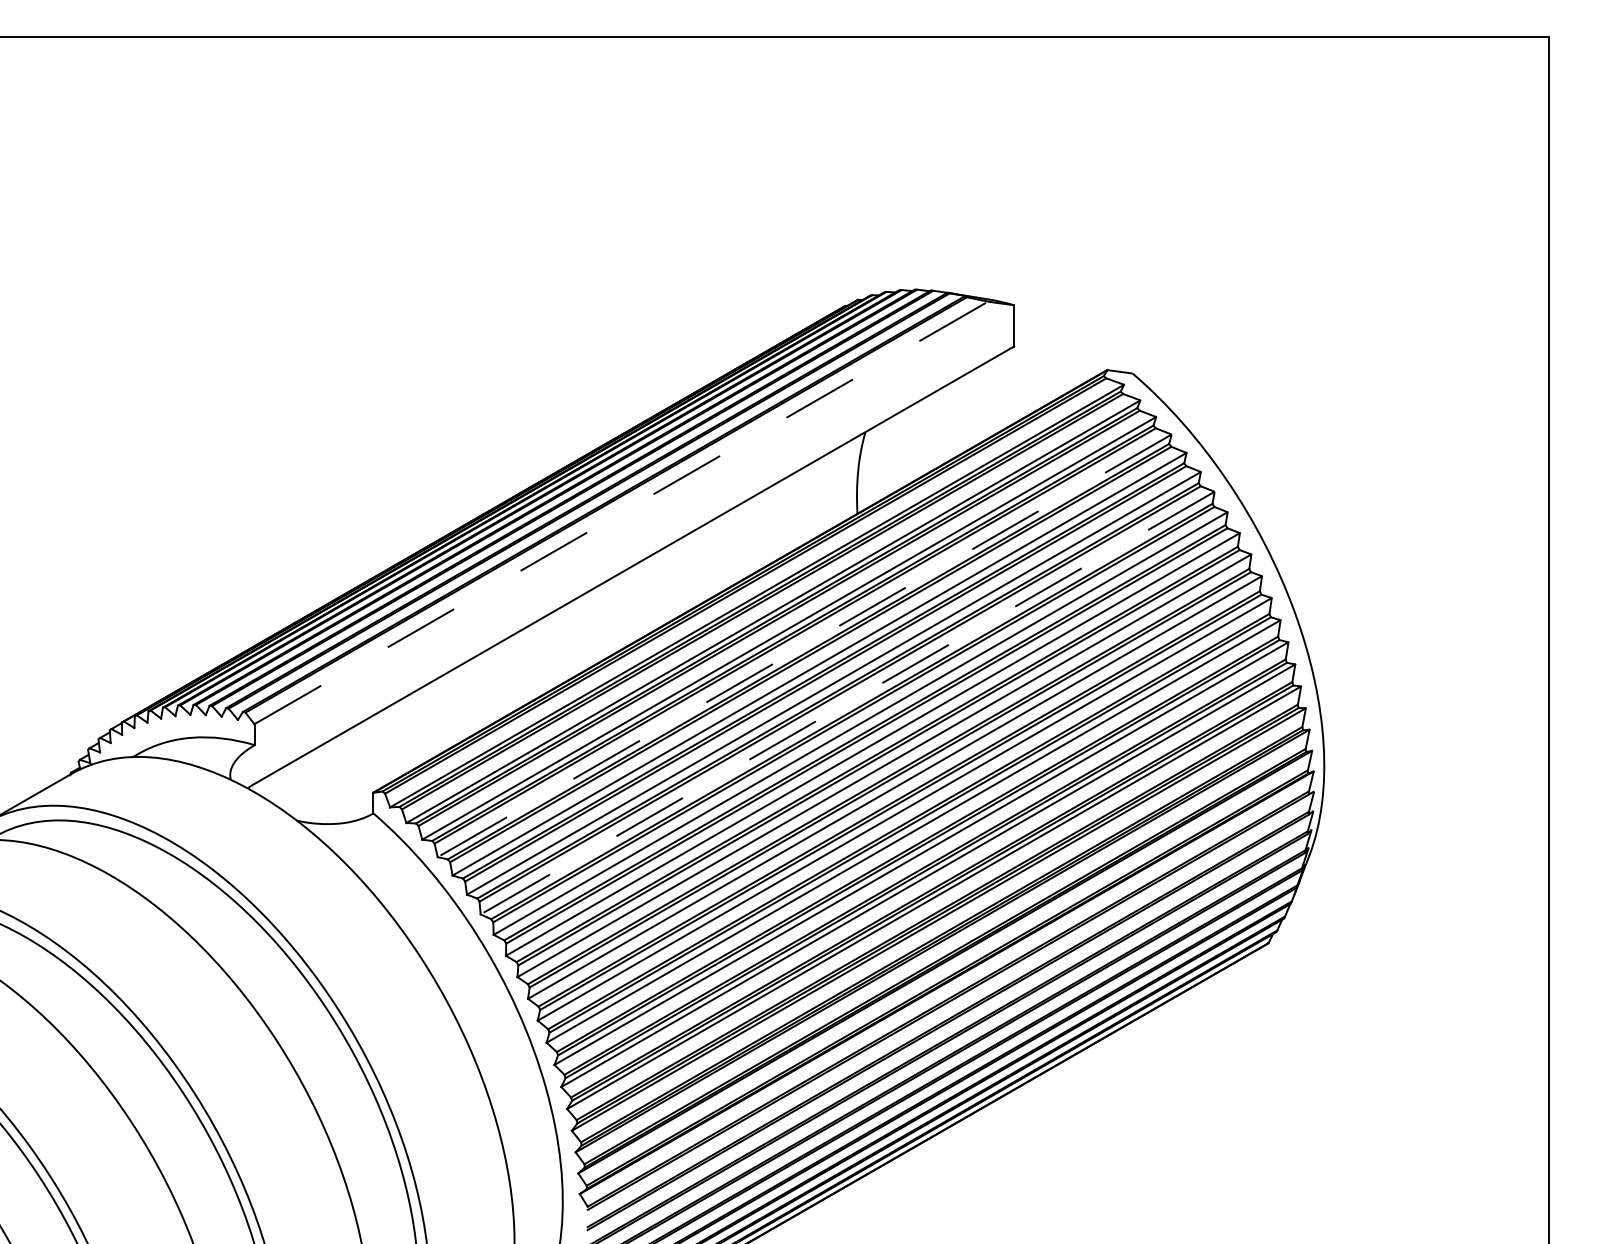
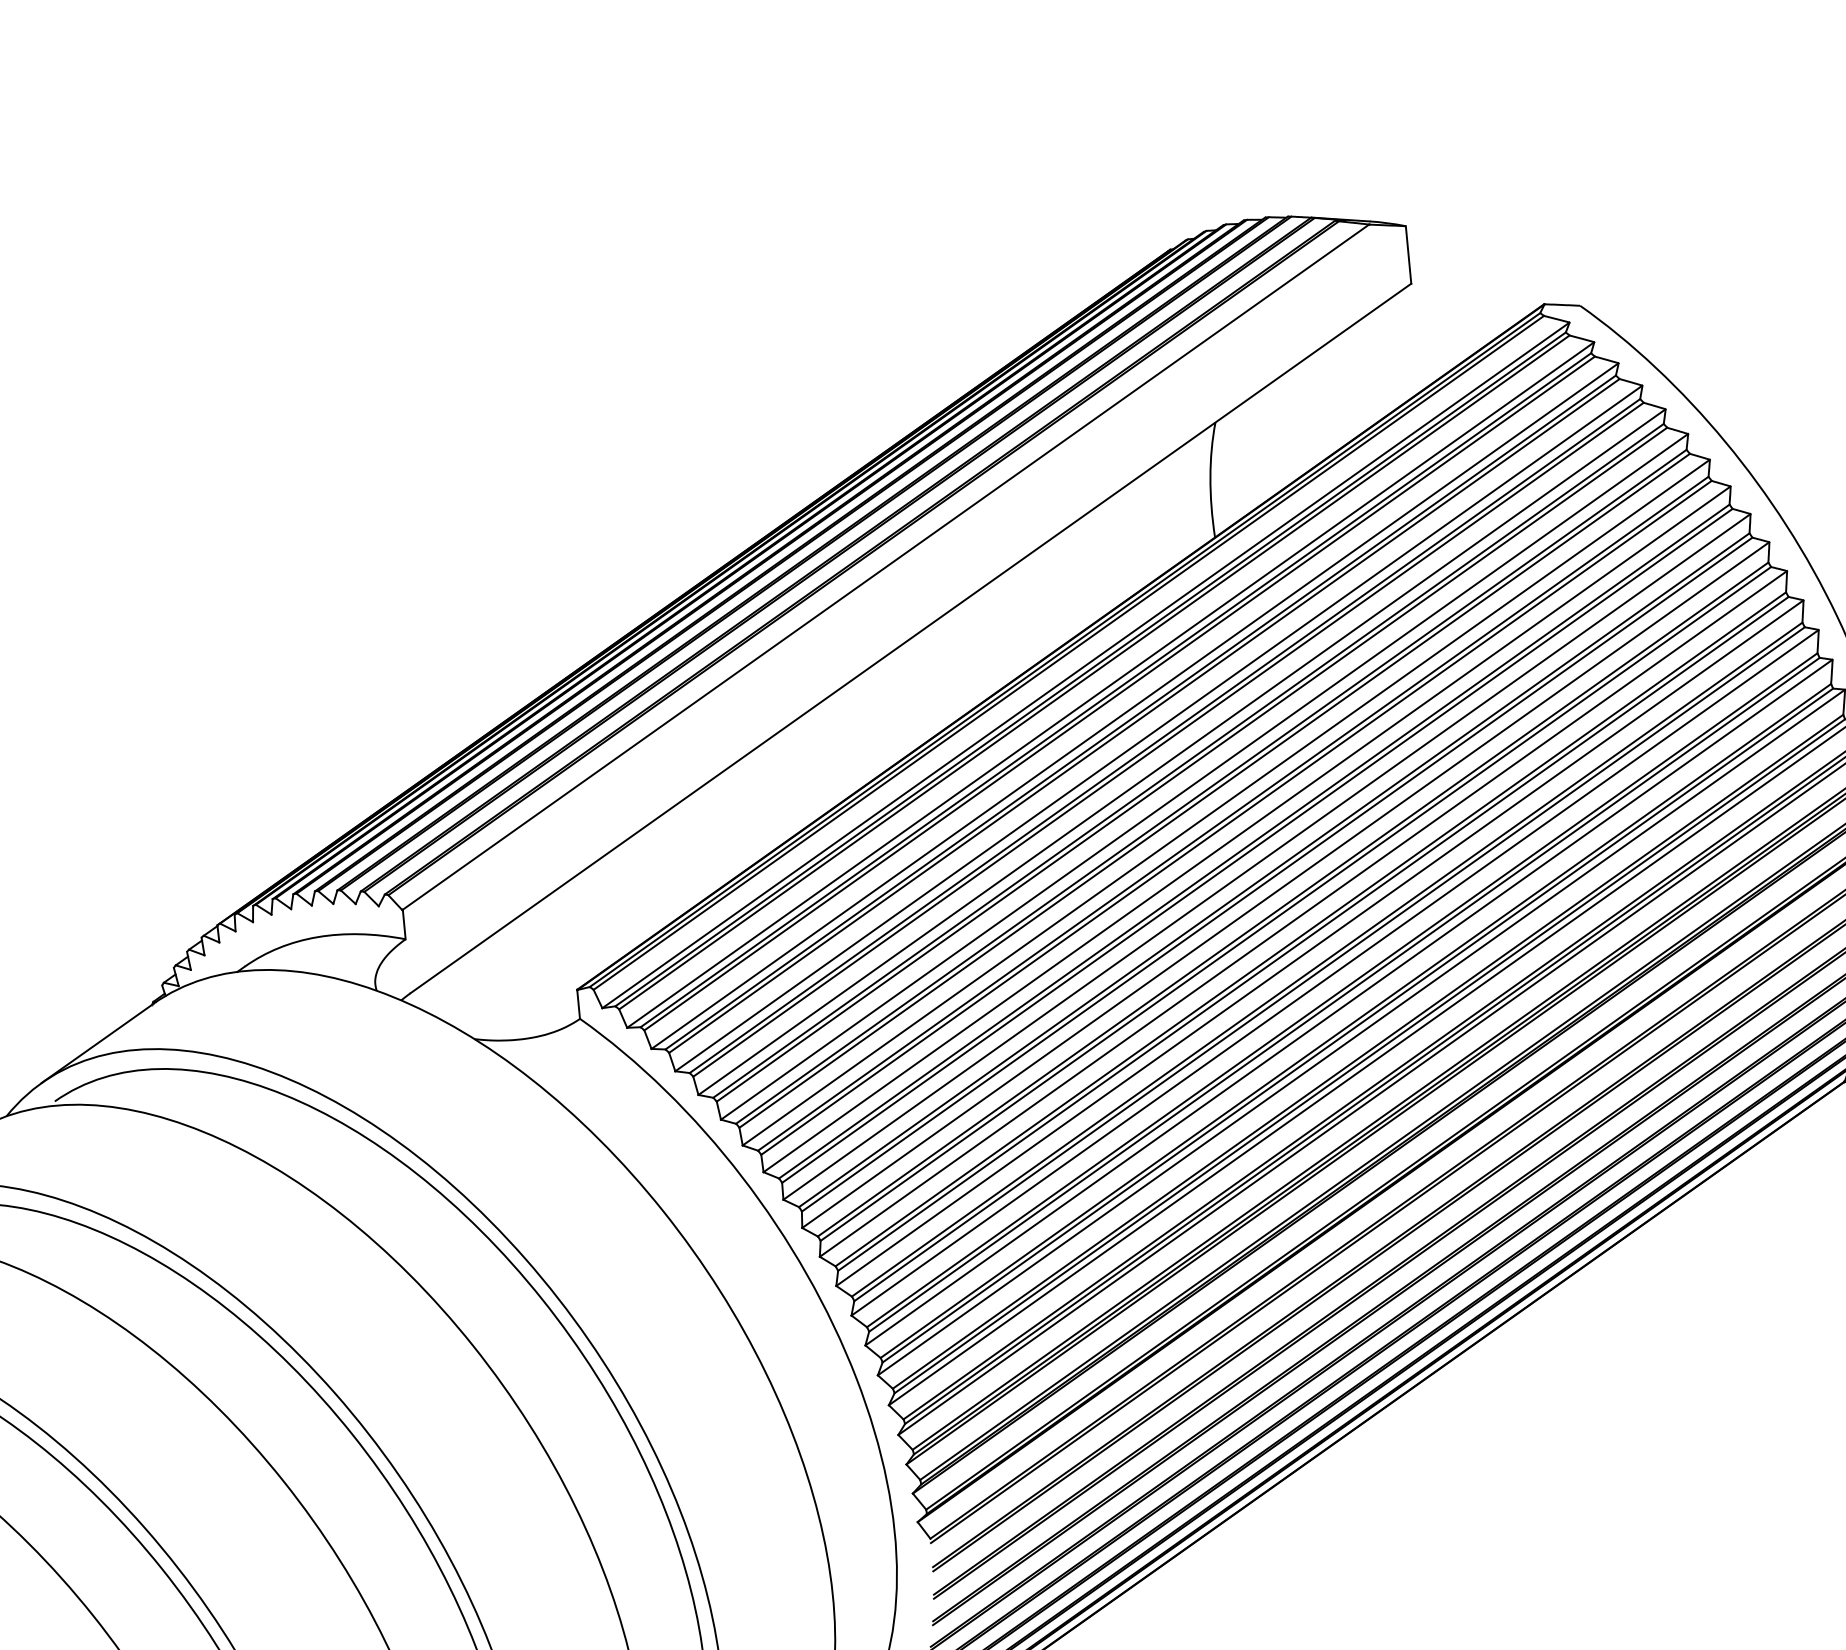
line: (621, 512) -> (886, 566), dashed -> solid
line: (804, 646) -> (1158, 729), dashed -> solid
line: (847, 703) -> (1226, 803), dashed -> solid

